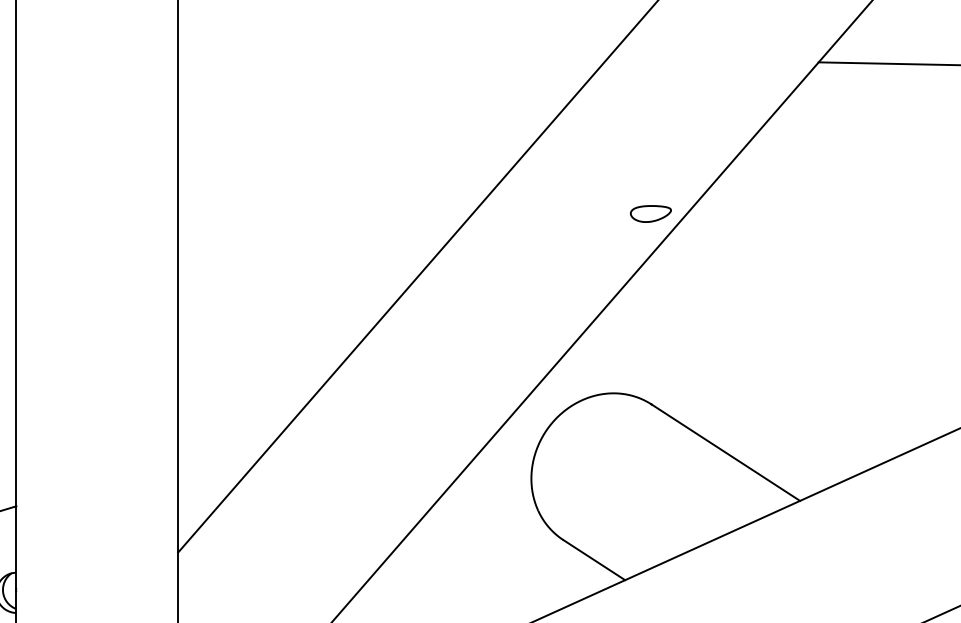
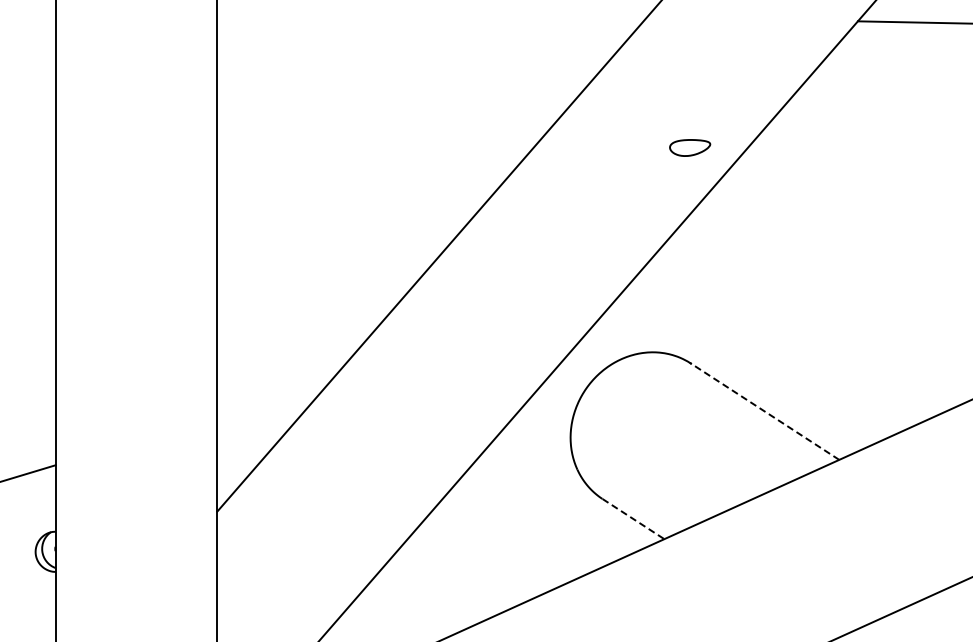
part: (651, 213) -> (690, 147), moved
line: (725, 452) -> (764, 411), solid -> dashed
line: (594, 560) -> (633, 519), solid -> dashed

